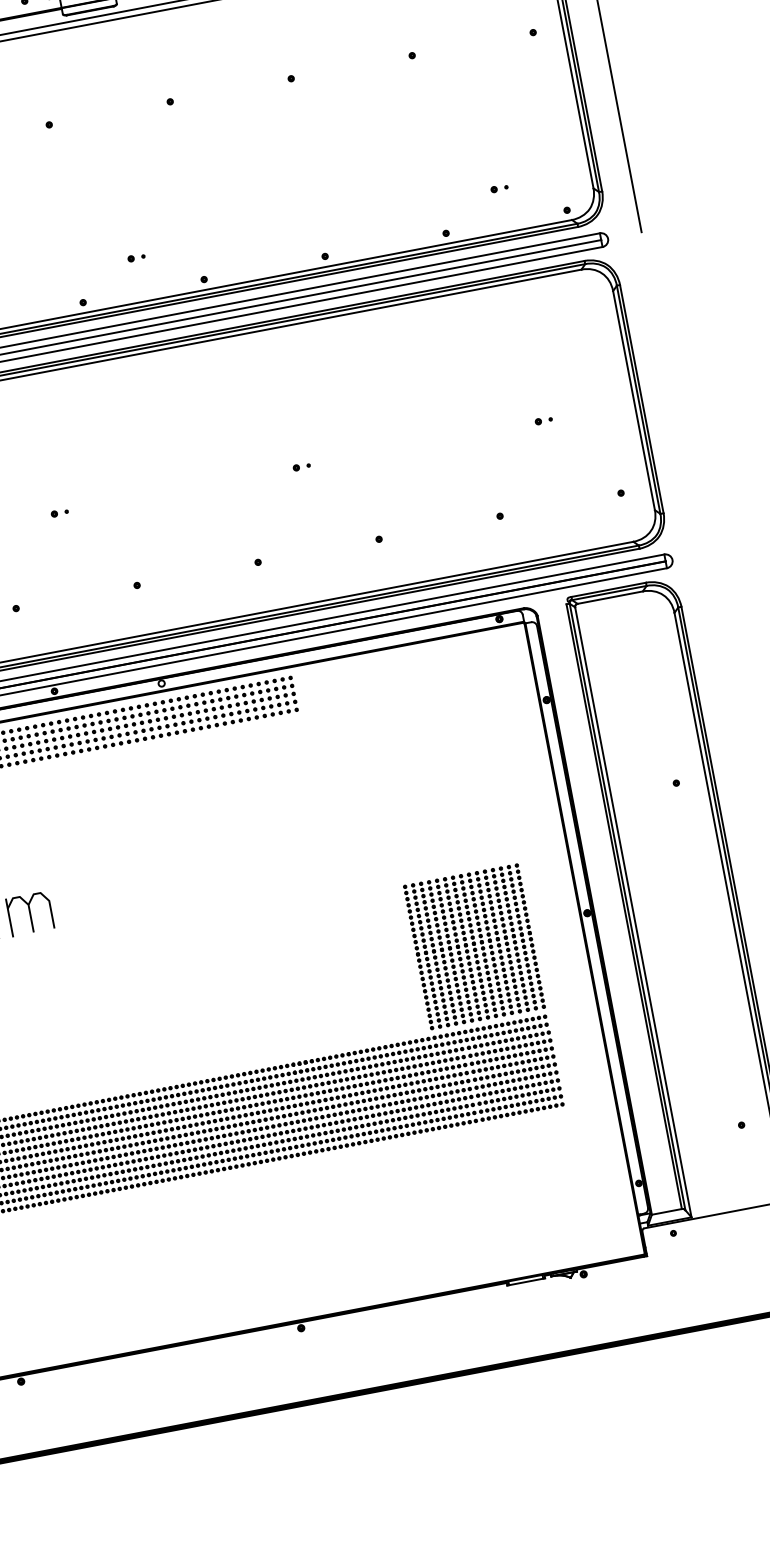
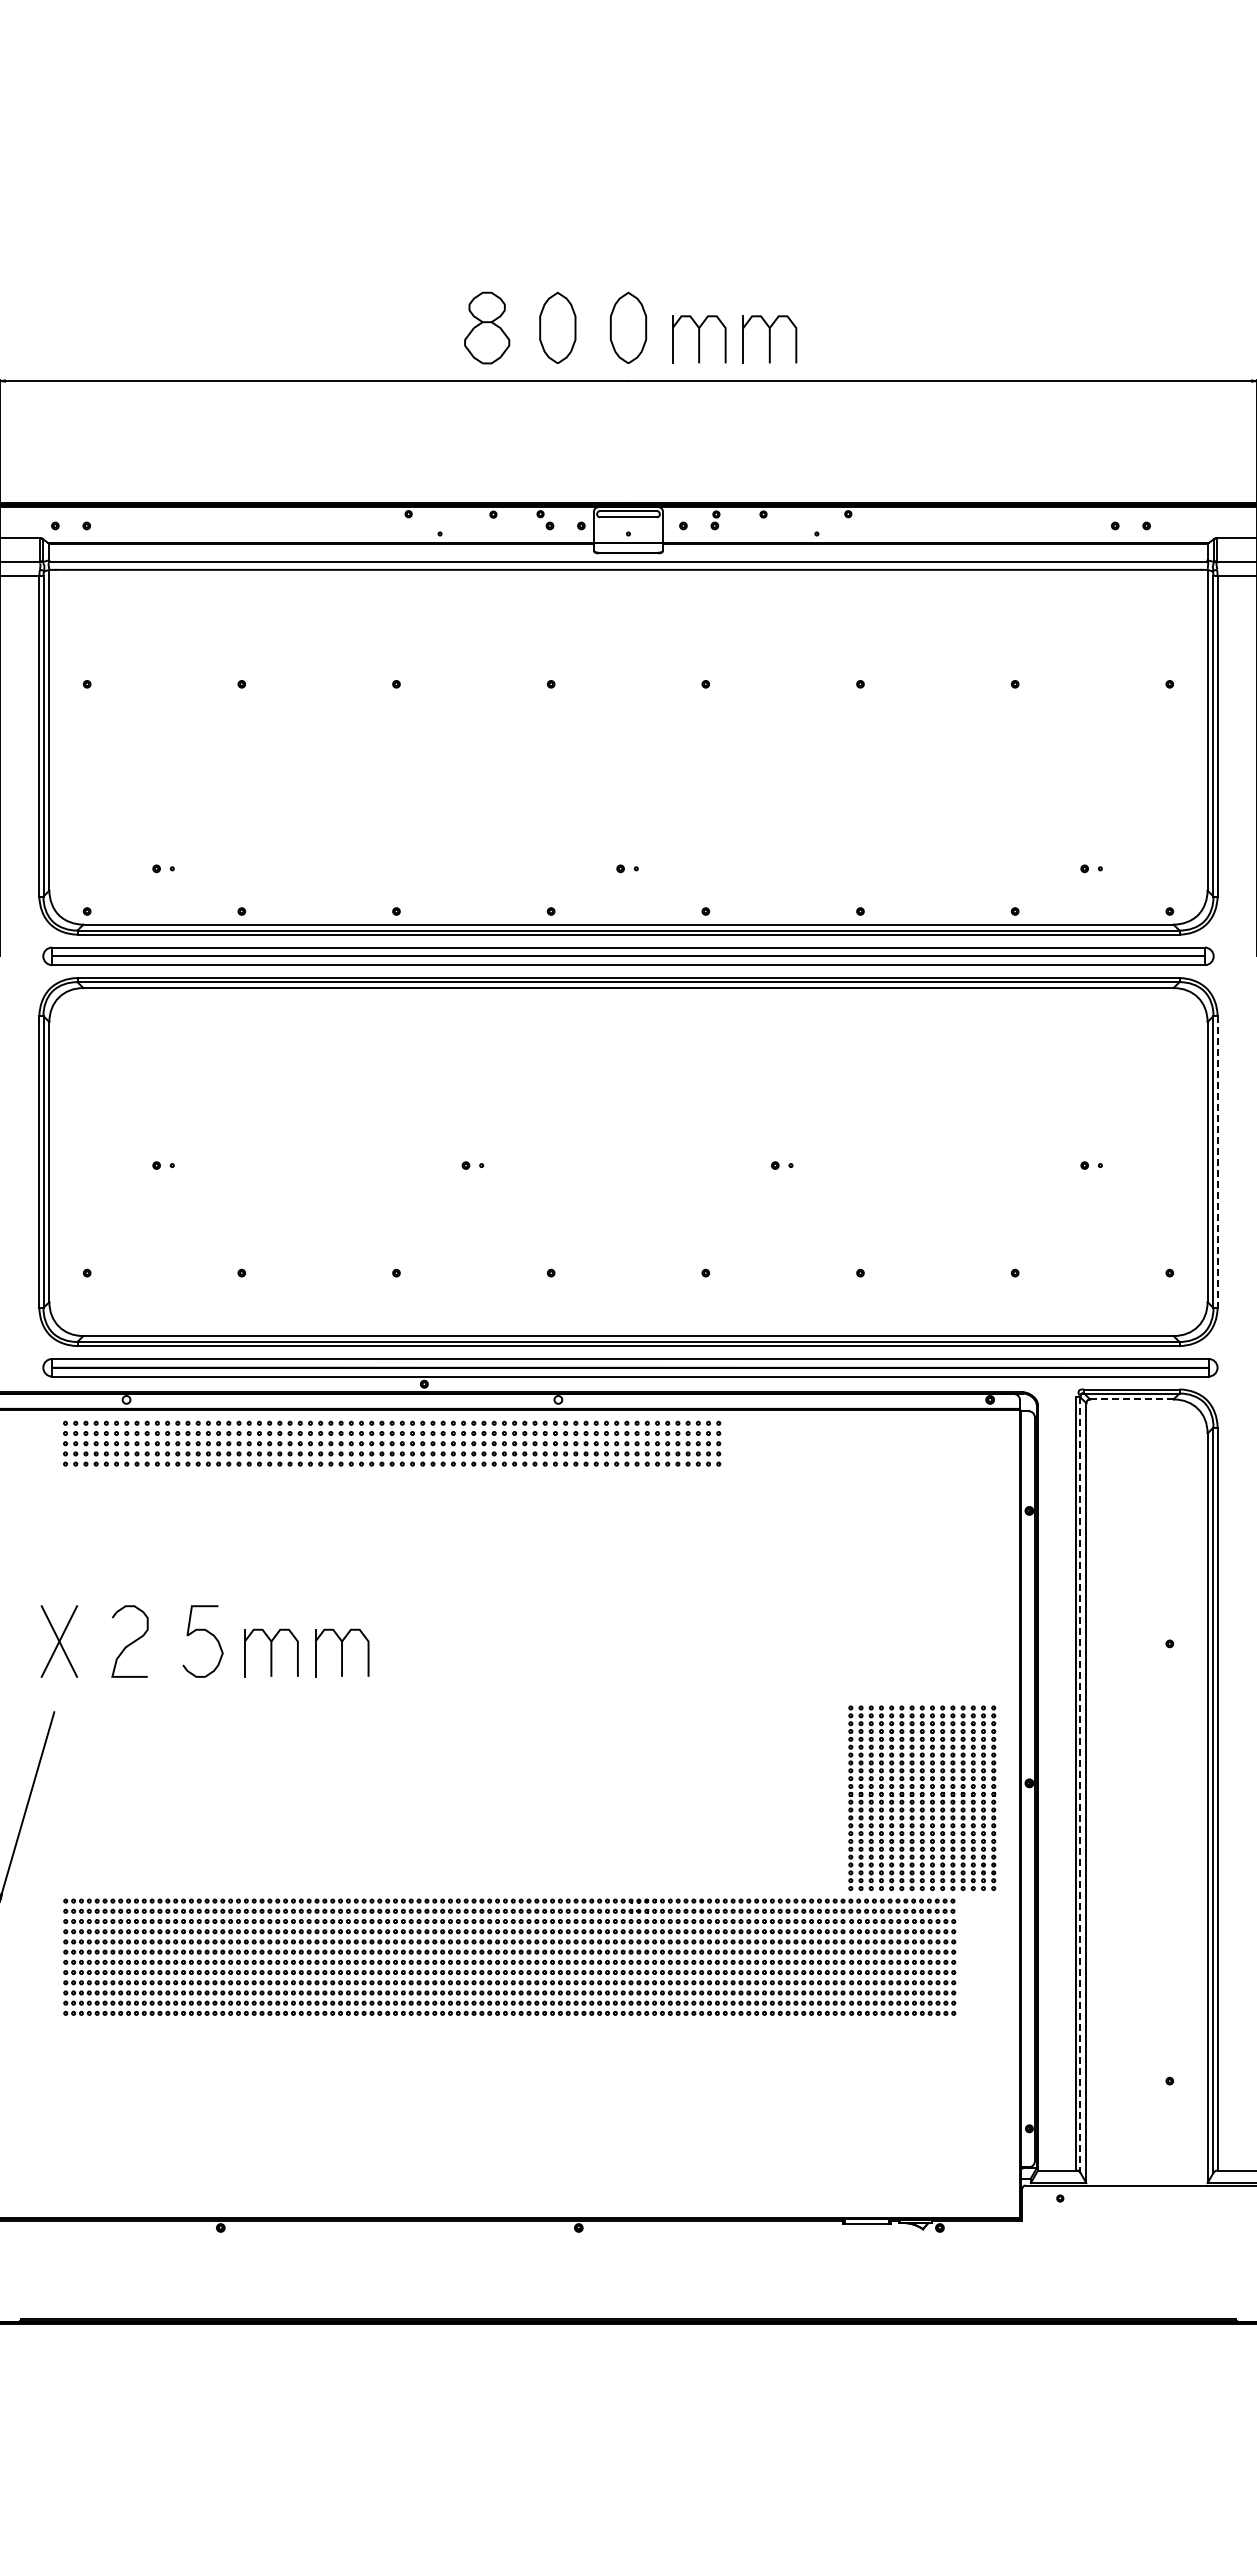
line: (641, 399) -> (1217, 1162), solid -> dashed
line: (609, 597) -> (1131, 1399), solid -> dashed
line: (627, 907) -> (1080, 1785), solid -> dashed
part: (474, 946) -> (922, 1797), moved

